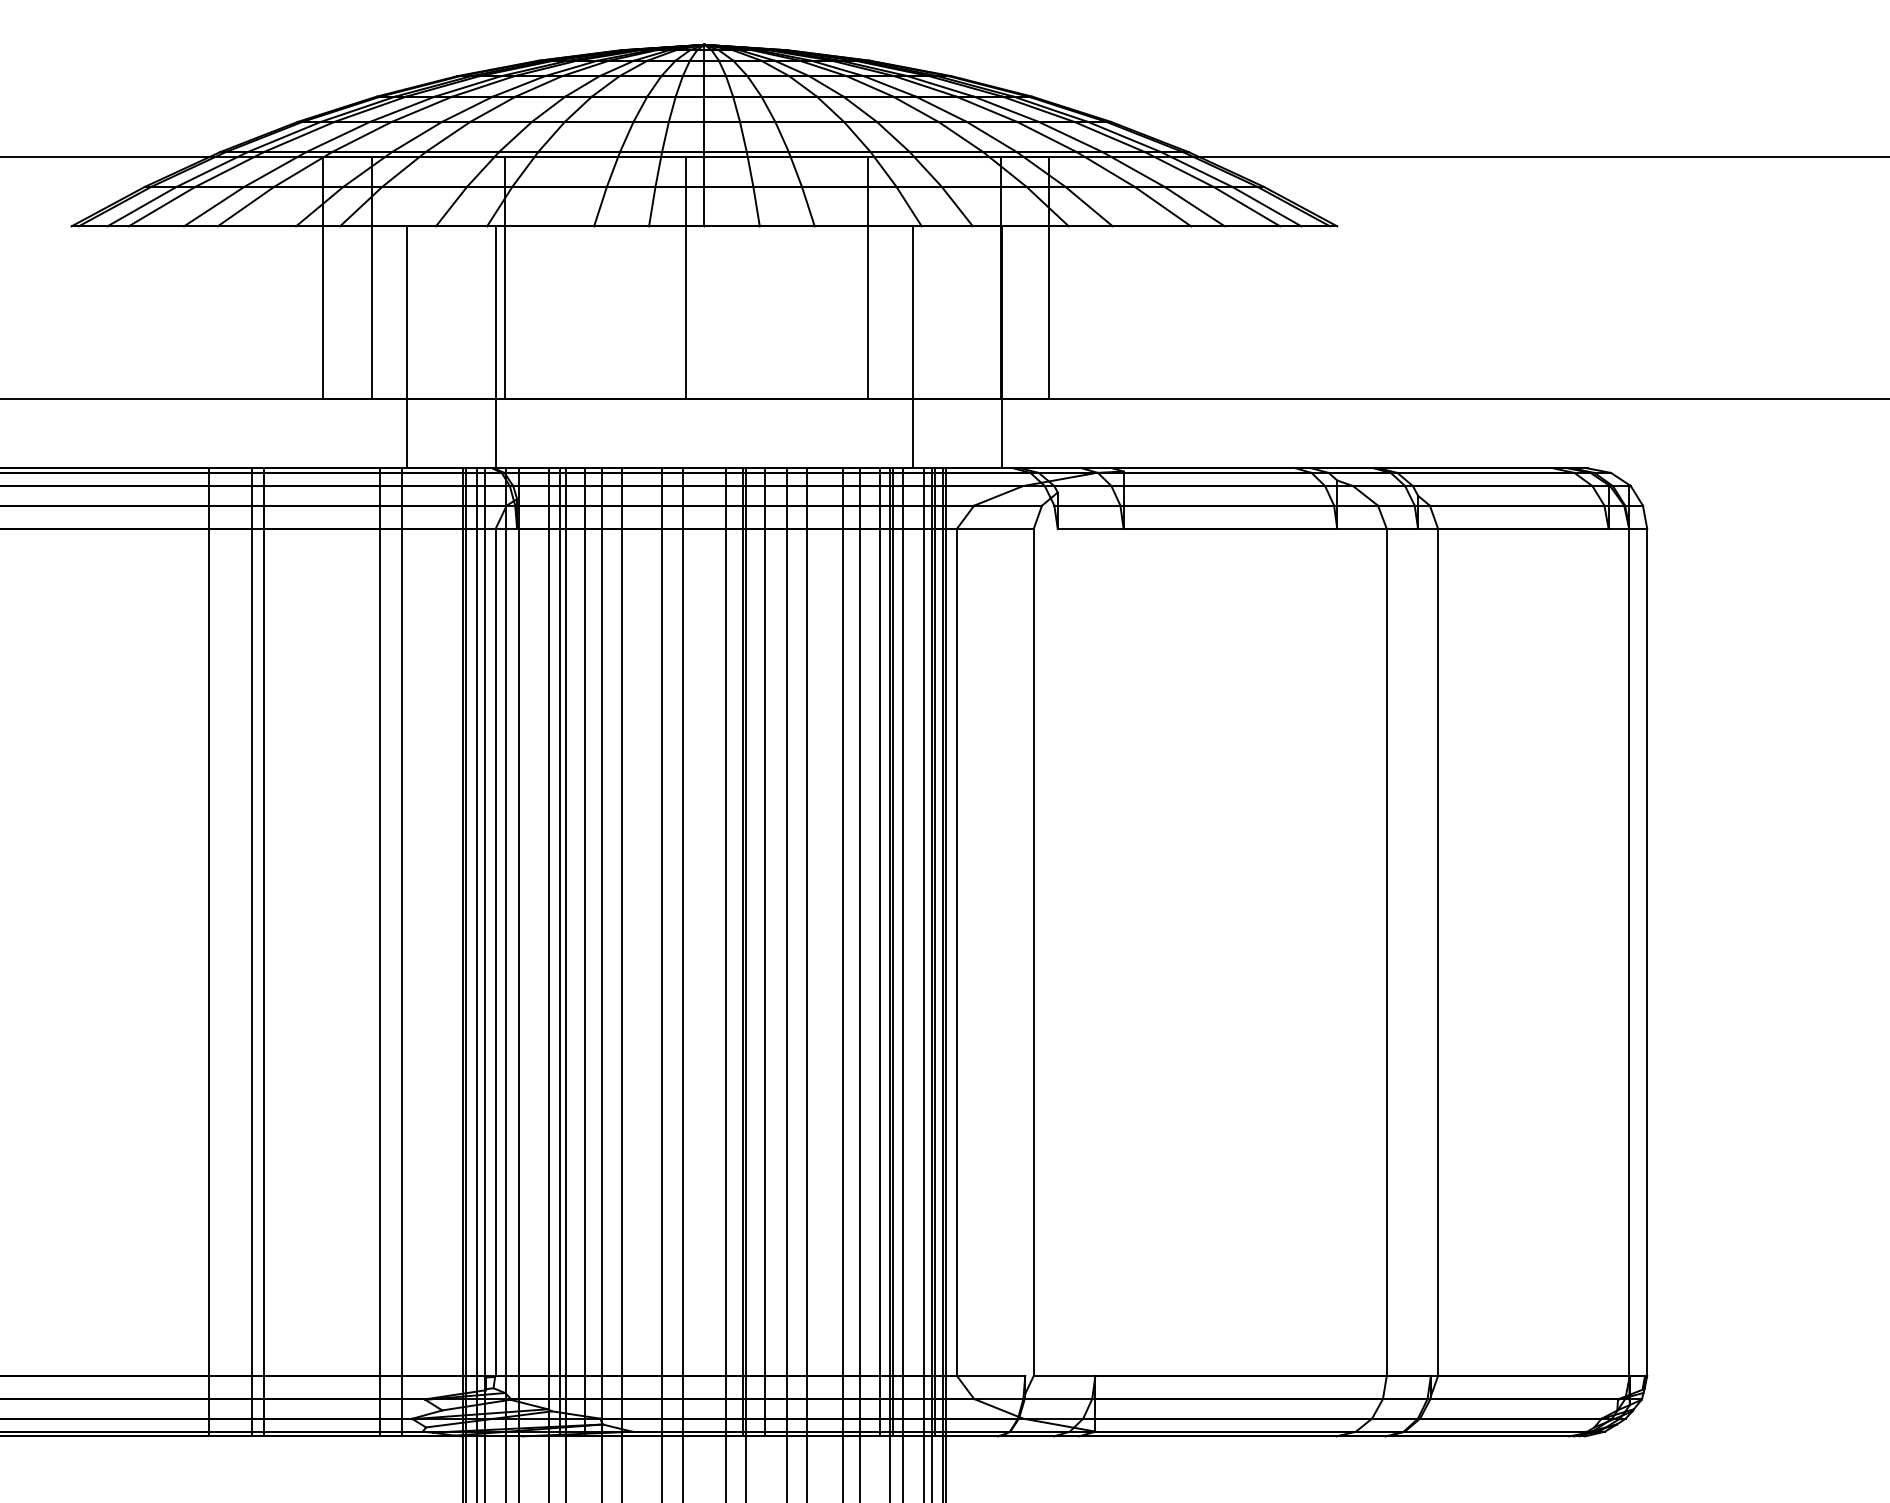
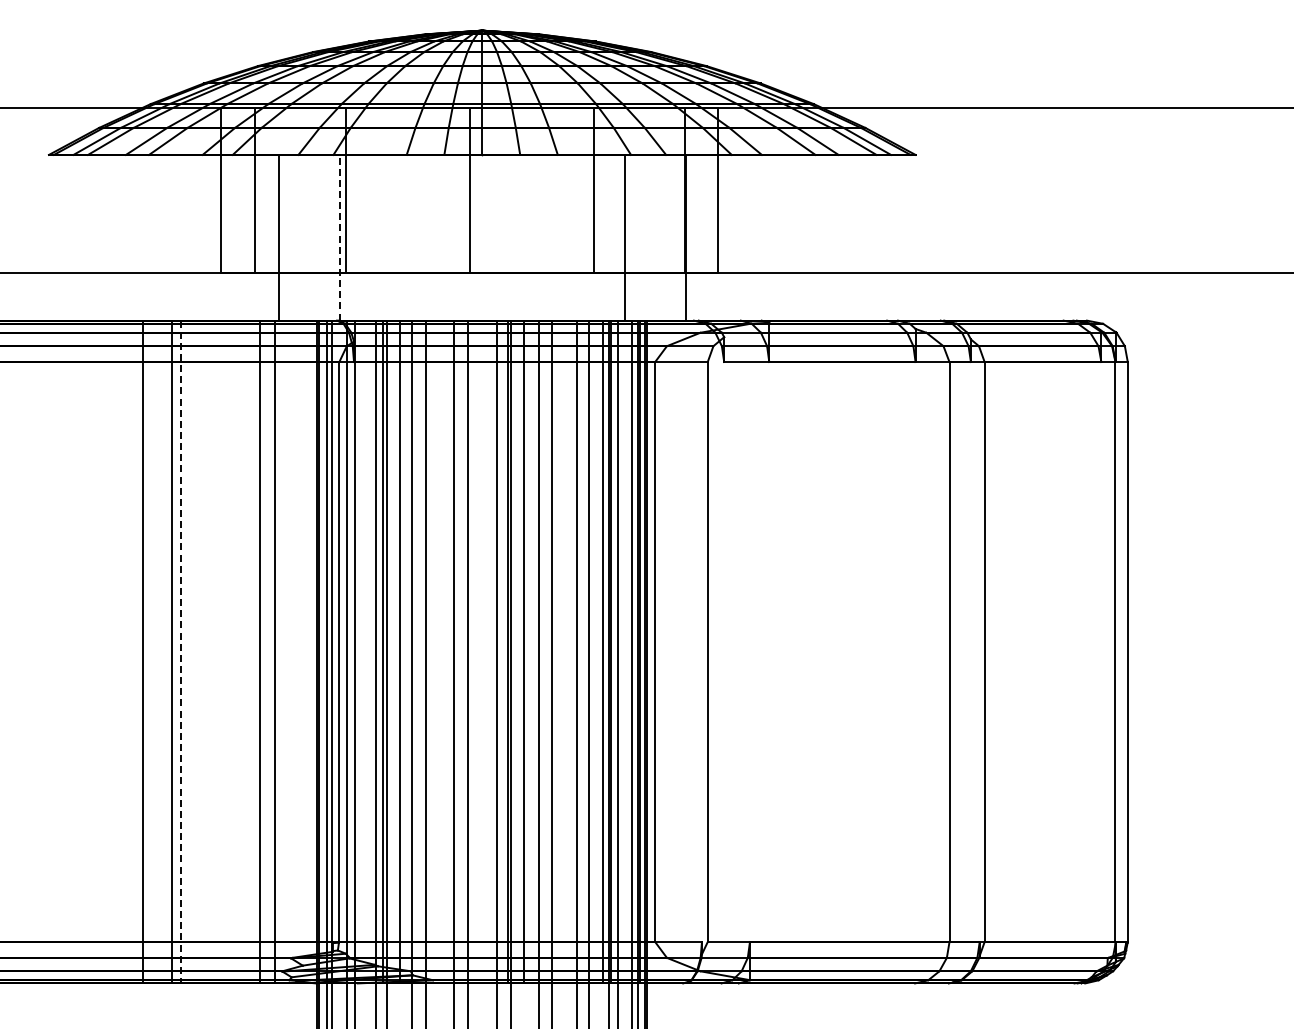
line: (495, 346) -> (339, 237), solid -> dashed
line: (265, 953) -> (181, 652), solid -> dashed

